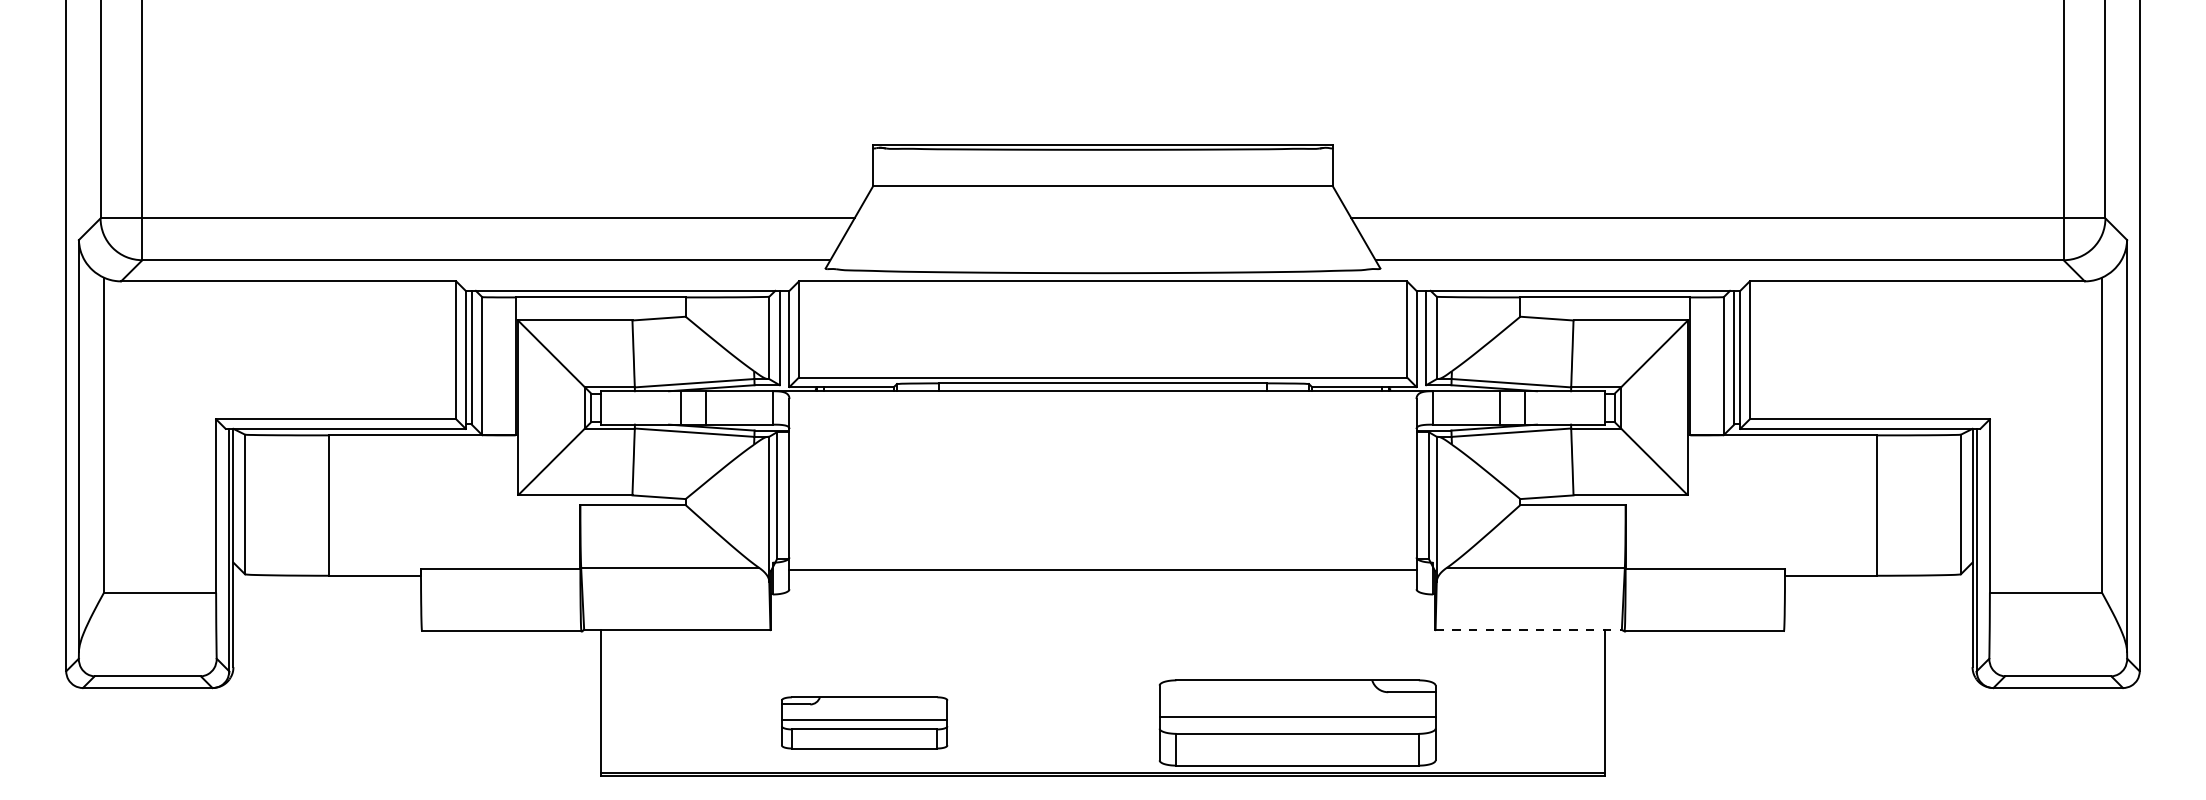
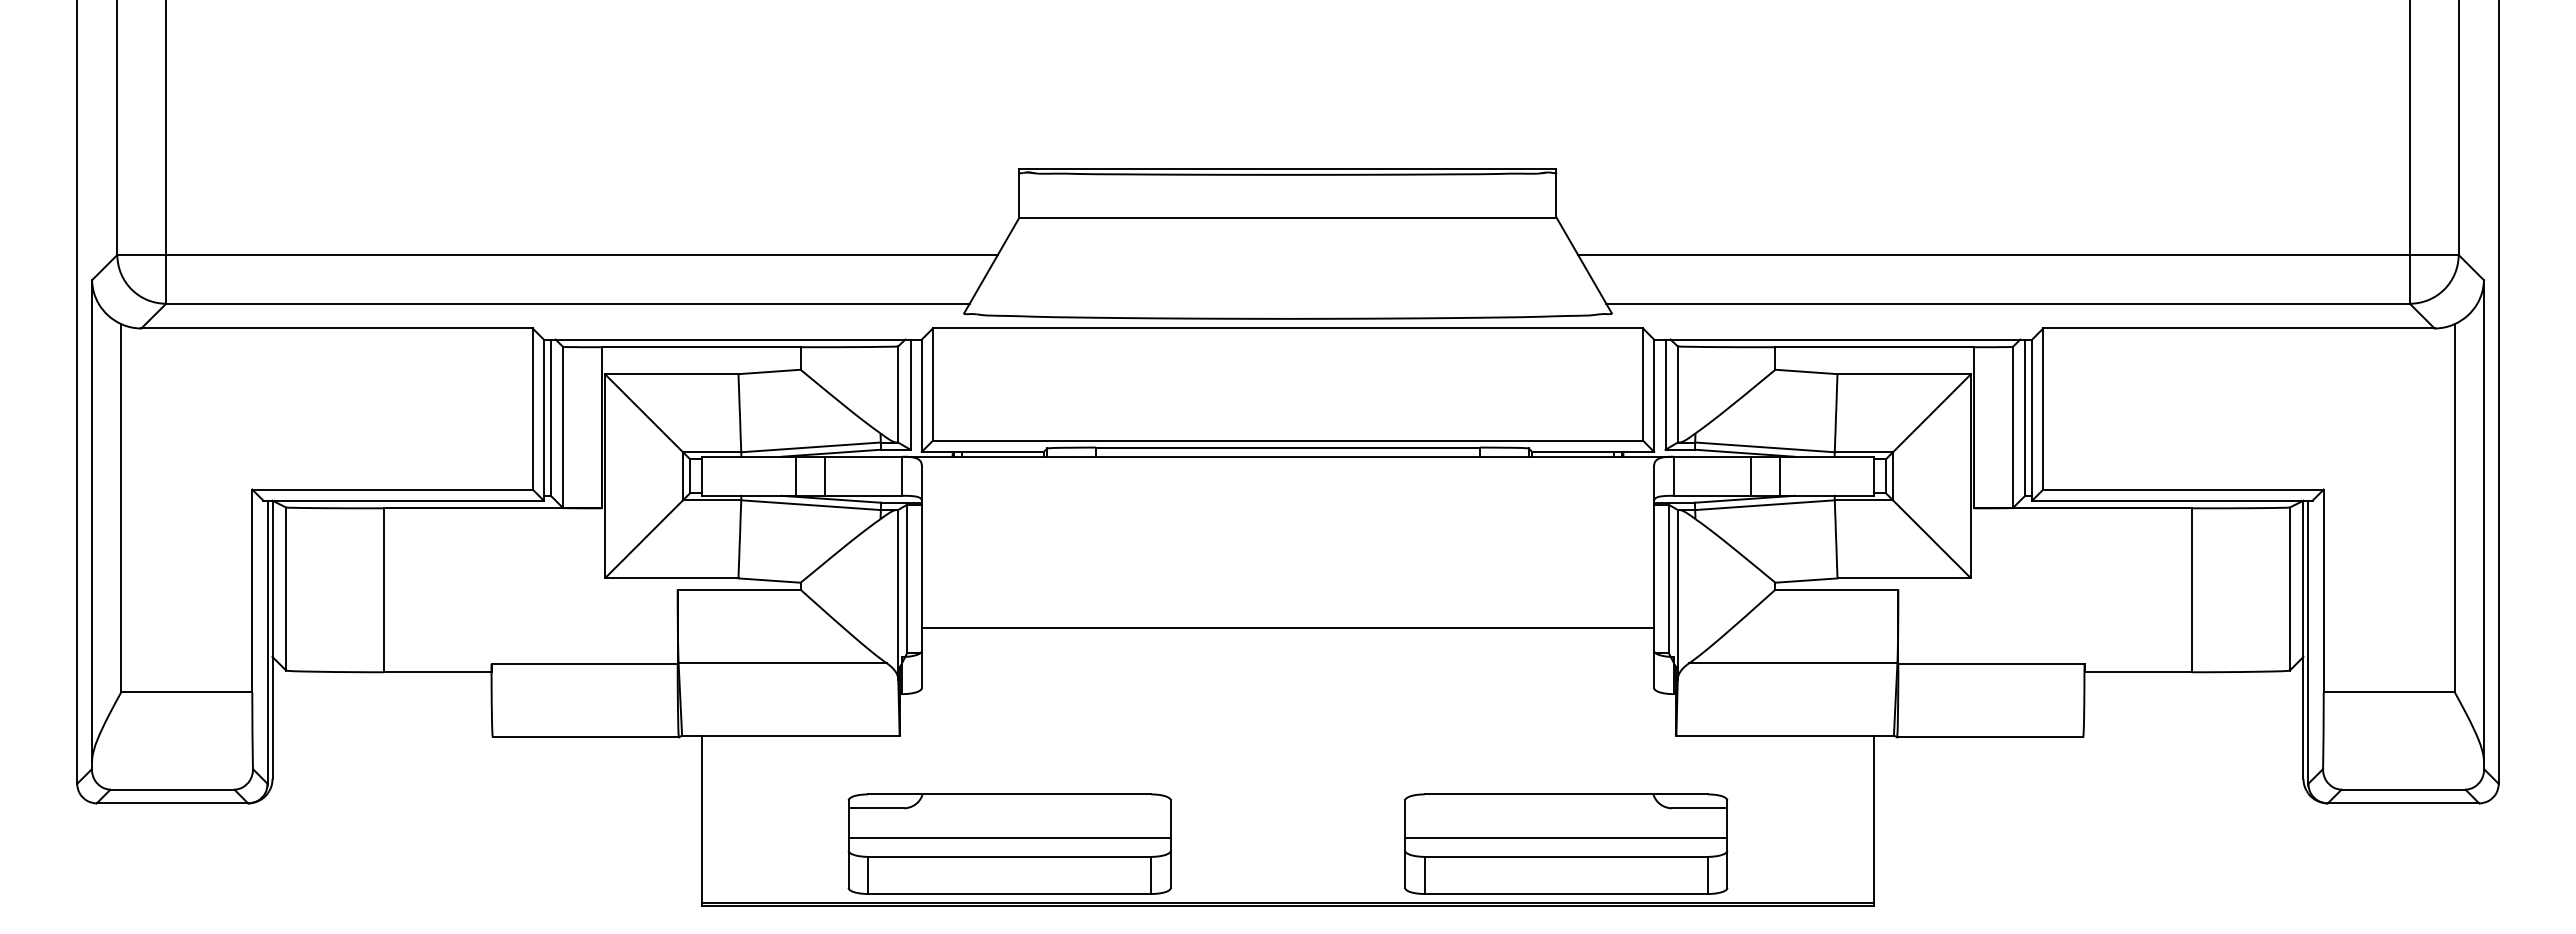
line: (1102, 569) -> (1287, 628), moved
line: (1529, 629) -> (1785, 735), dashed -> solid
part: (864, 722) -> (1009, 843), size x1.67
part: (1297, 722) -> (1566, 843), moved

